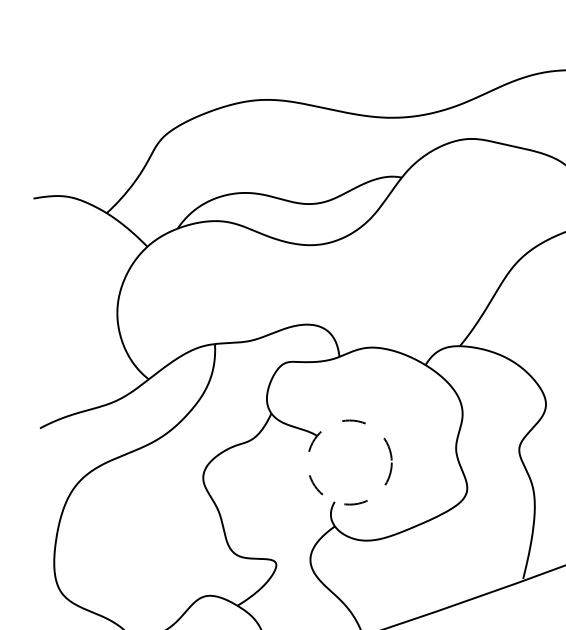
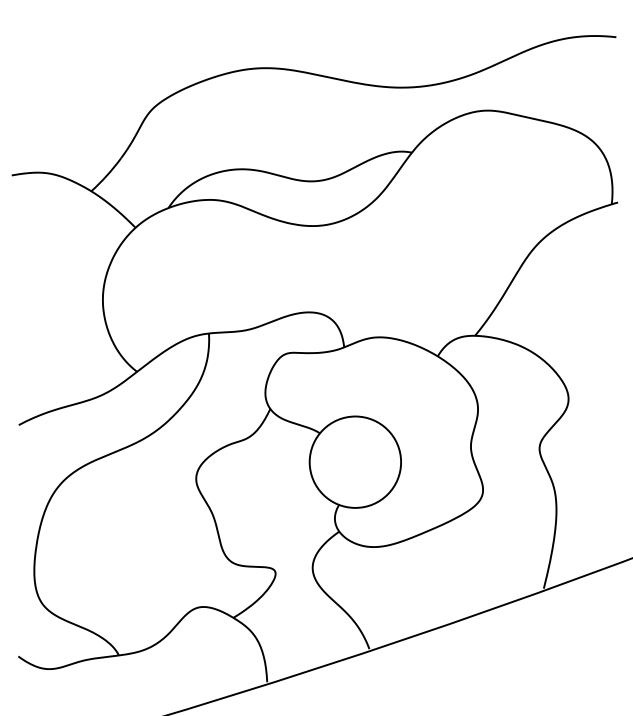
circle: (349, 461) -> (355, 461), dashed -> solid

